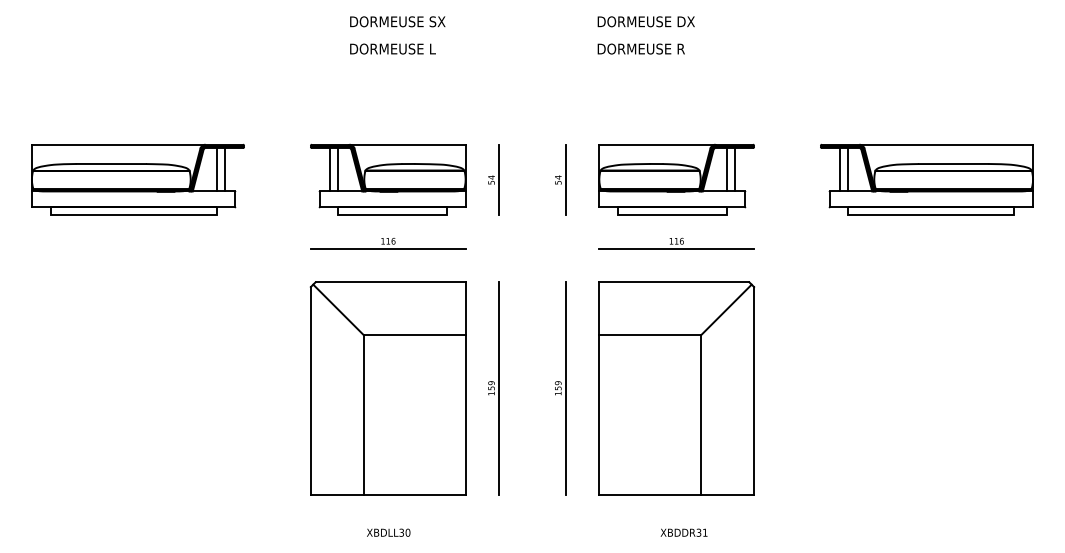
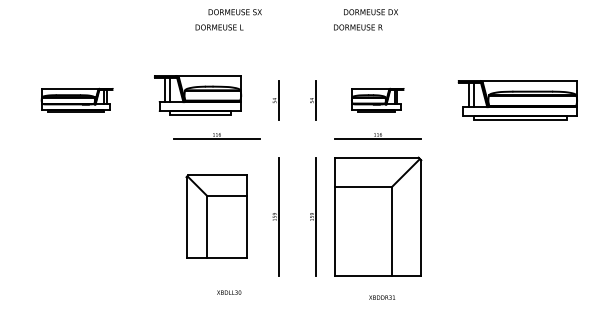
text: (396, 22) -> (234, 12), moved
text: (645, 22) -> (370, 12), moved
part: (138, 179) -> (77, 100), size x0.6
part: (389, 179) -> (198, 95), moved
part: (675, 179) -> (377, 100), size x0.6
part: (387, 387) -> (216, 216), size x0.7
text: (389, 532) -> (229, 292), moved

